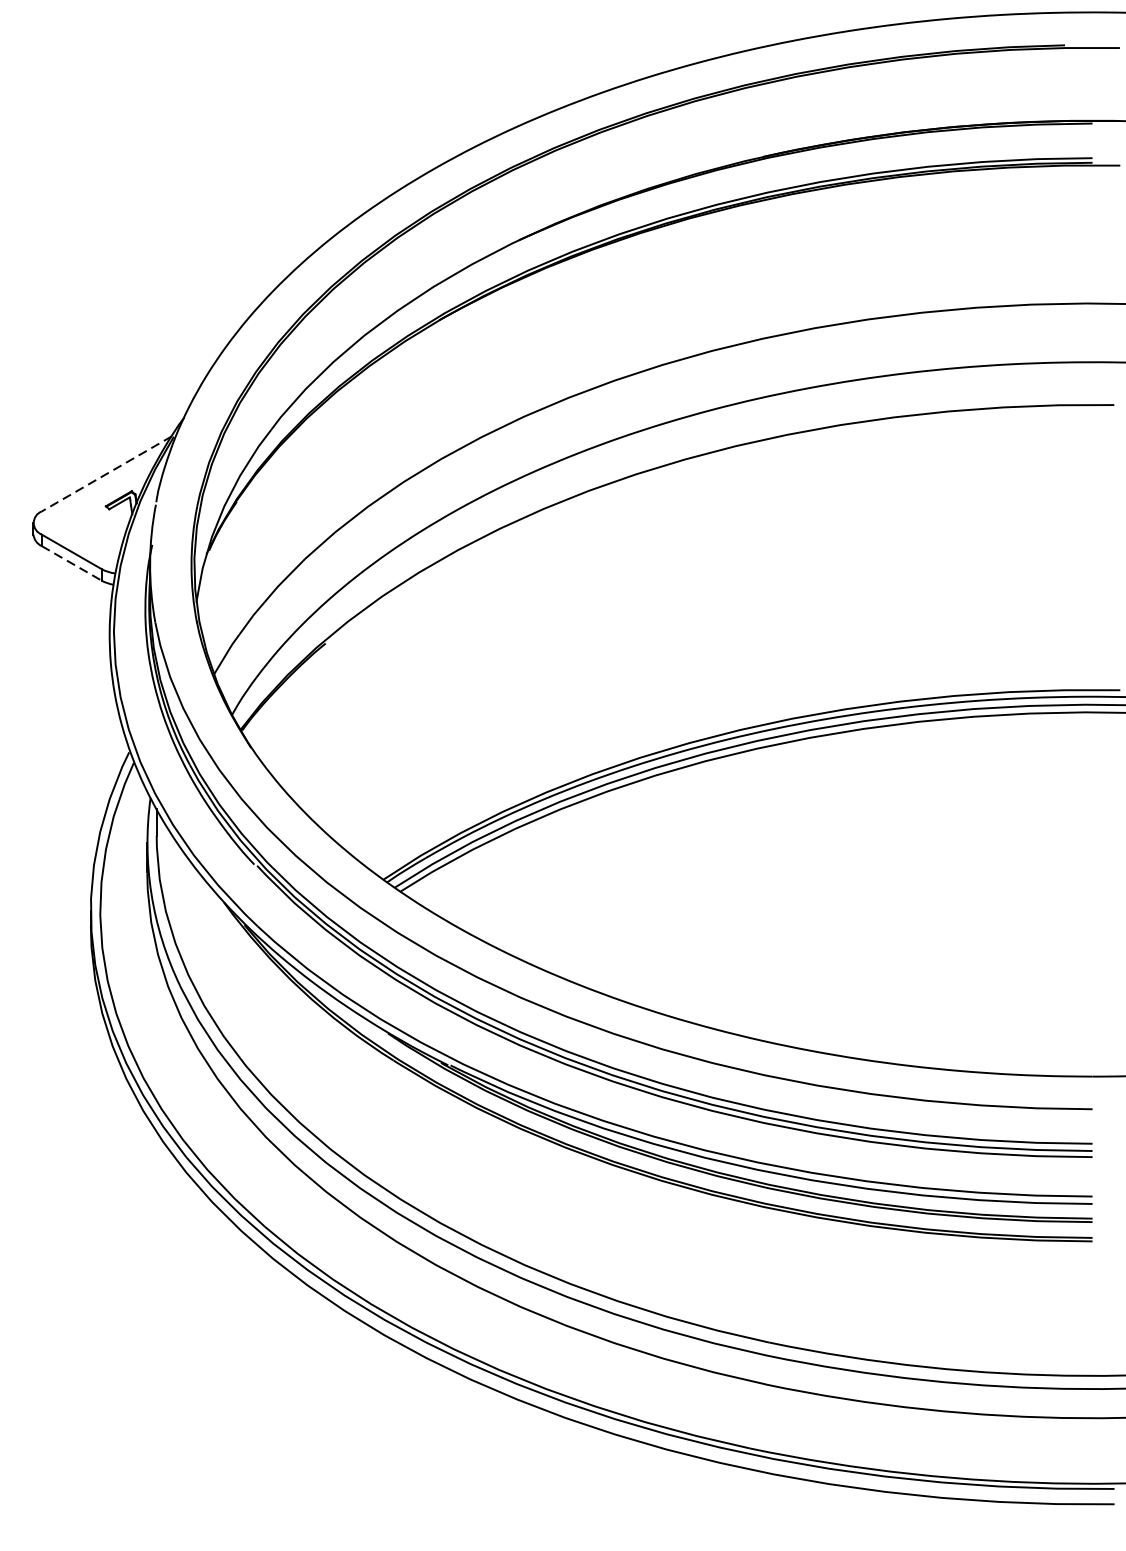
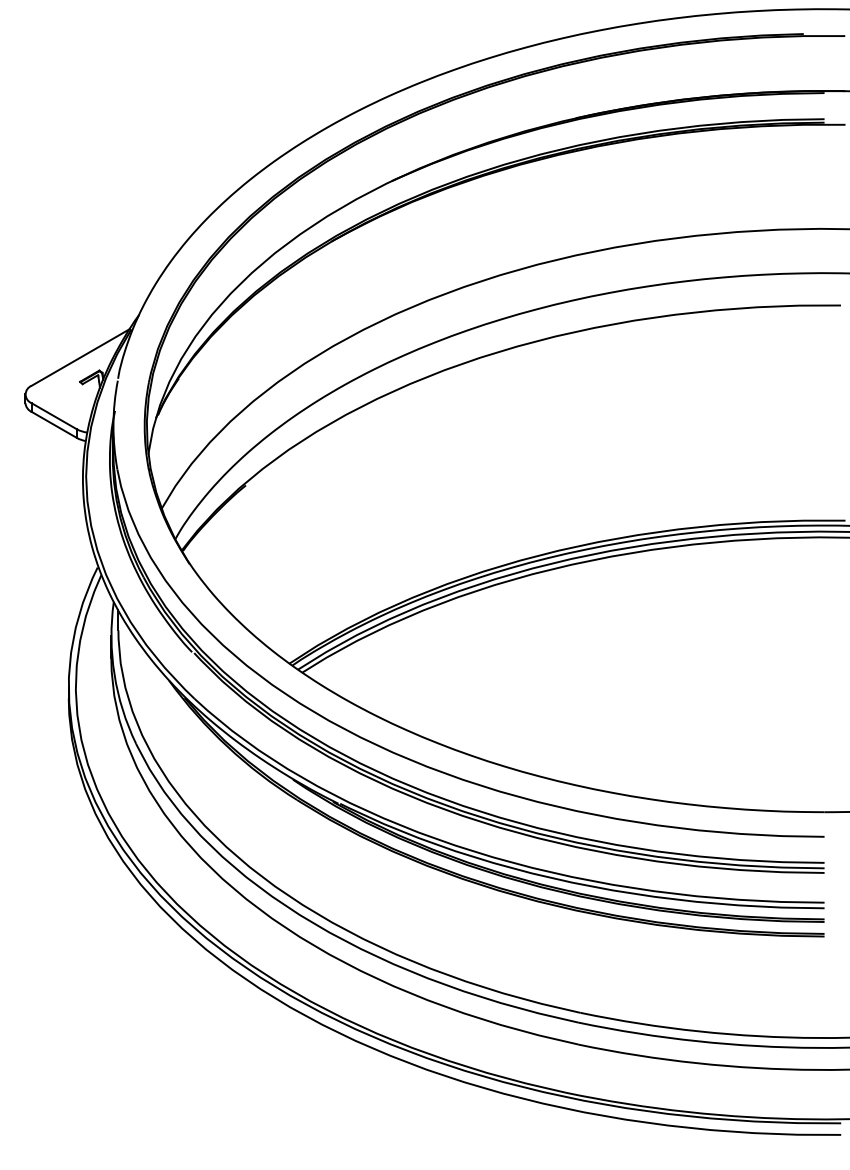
line: (106, 473) -> (80, 357), dashed -> solid
line: (71, 564) -> (54, 425), dashed -> solid

